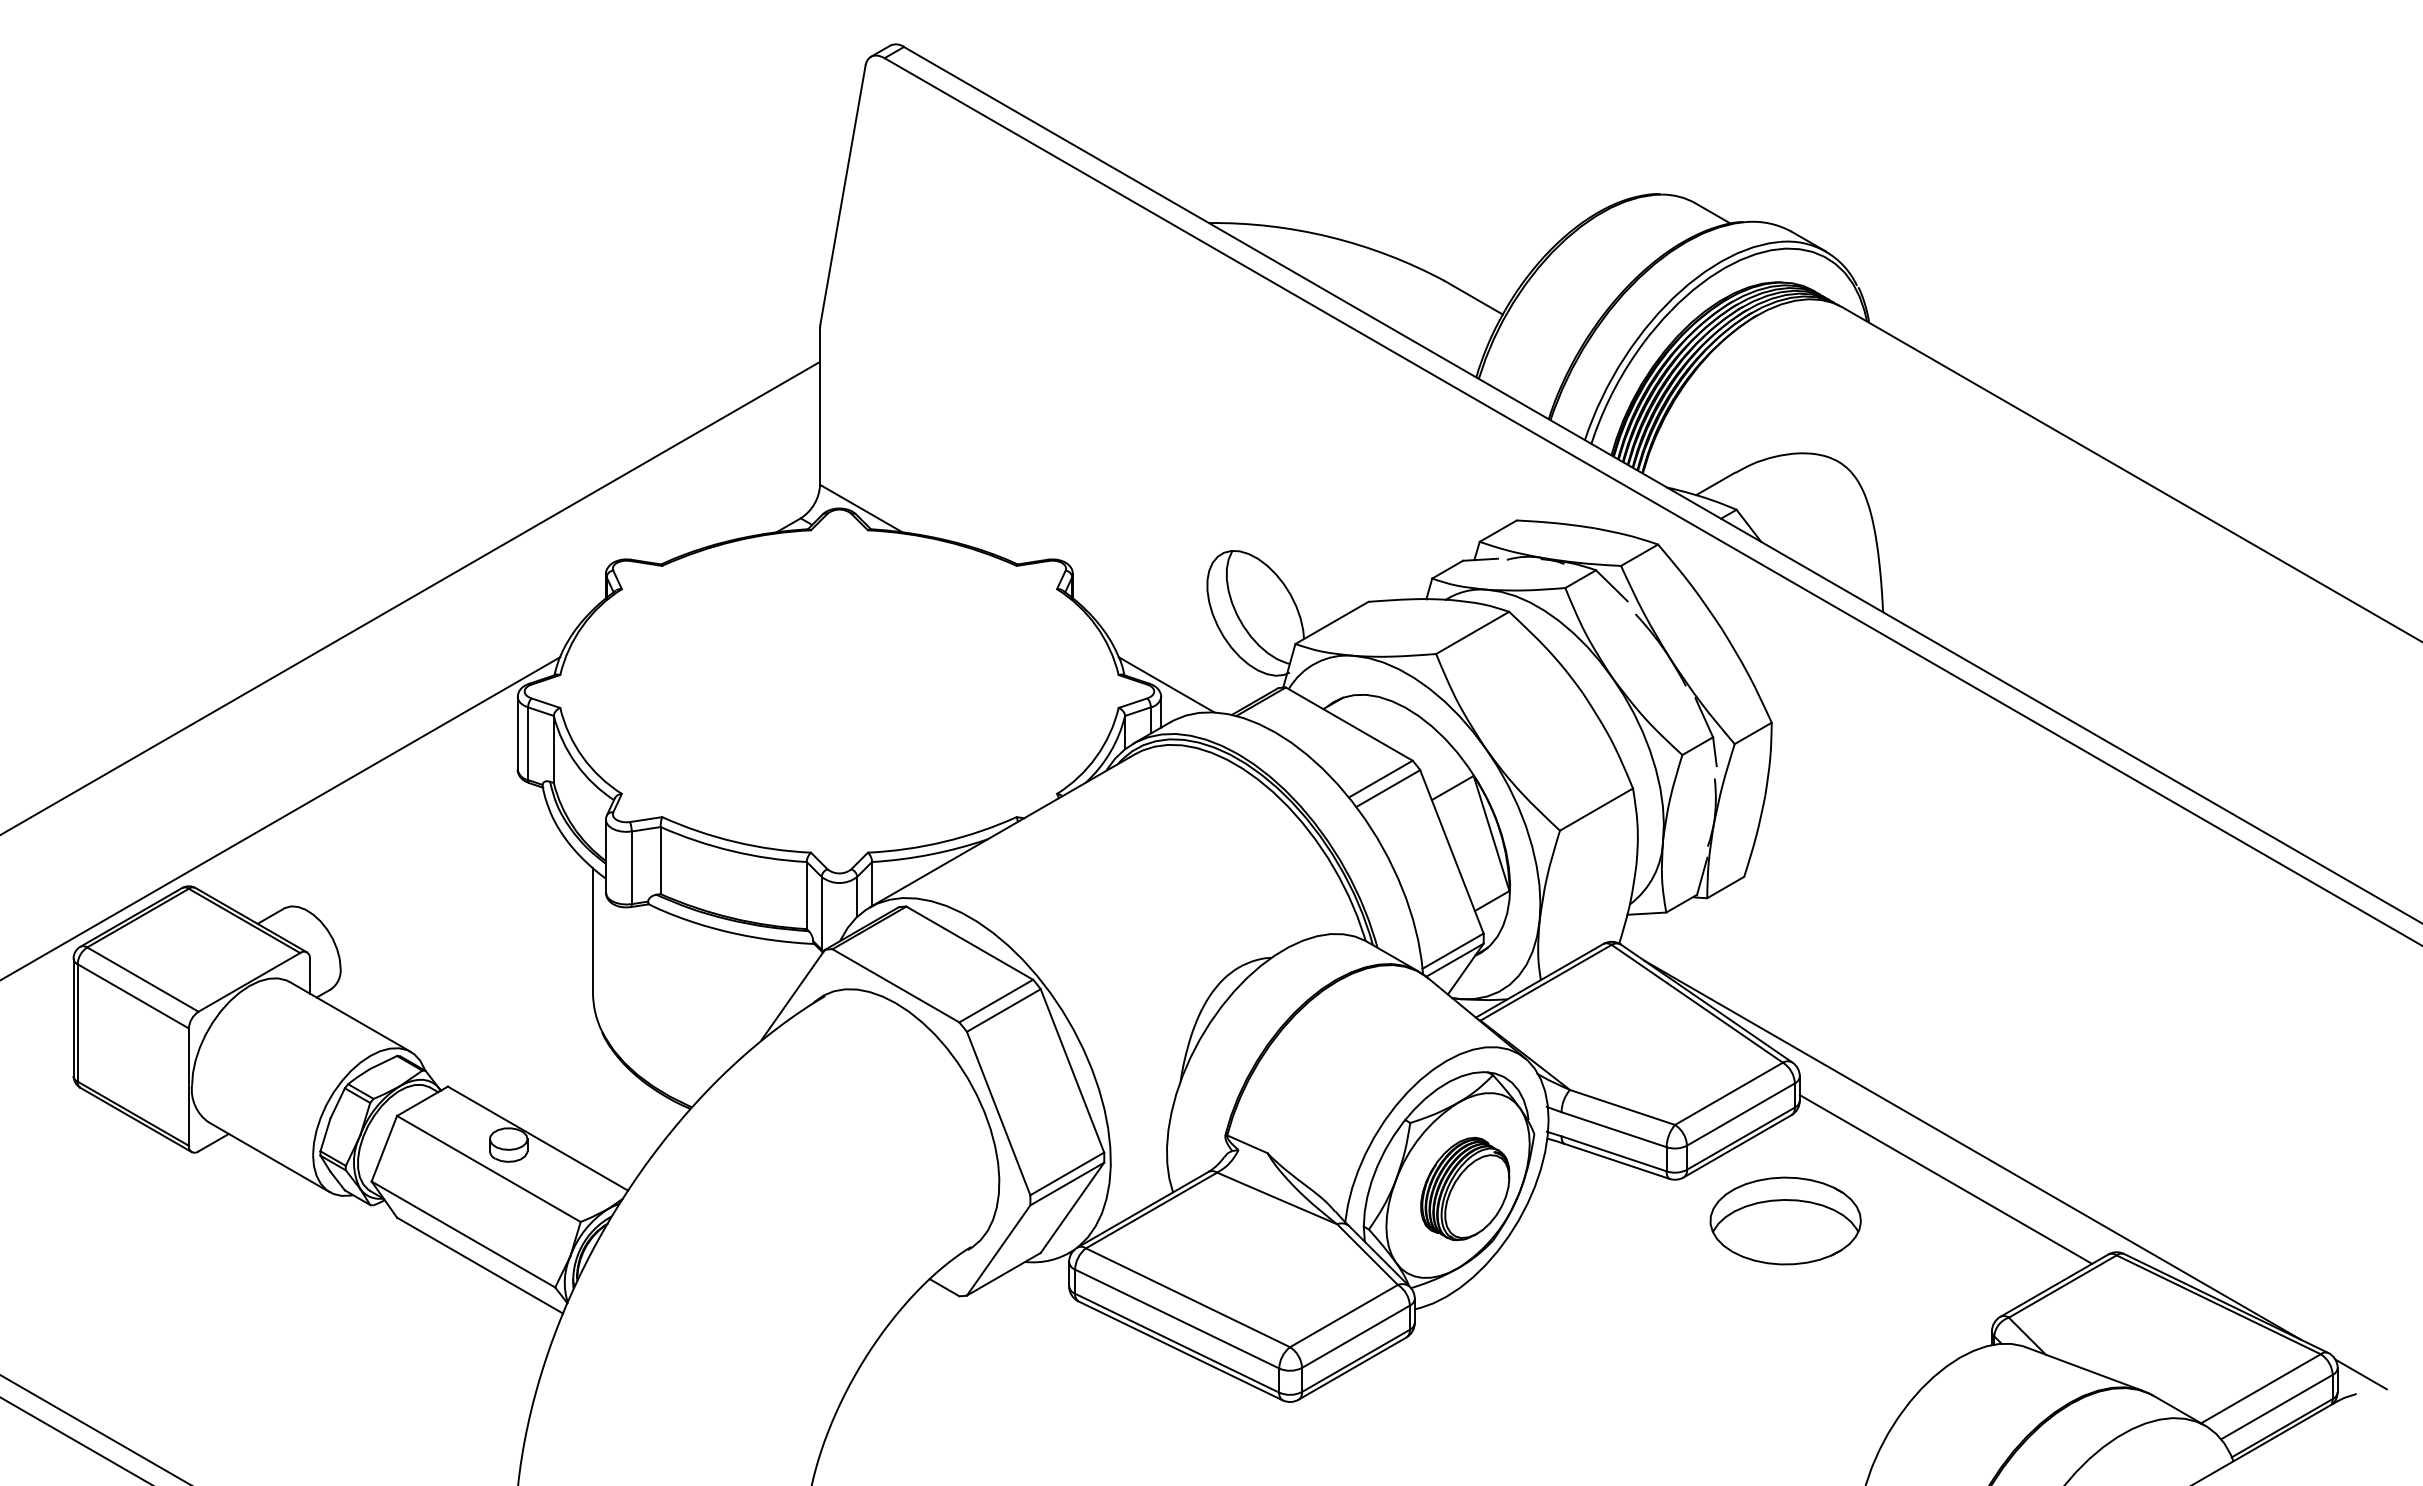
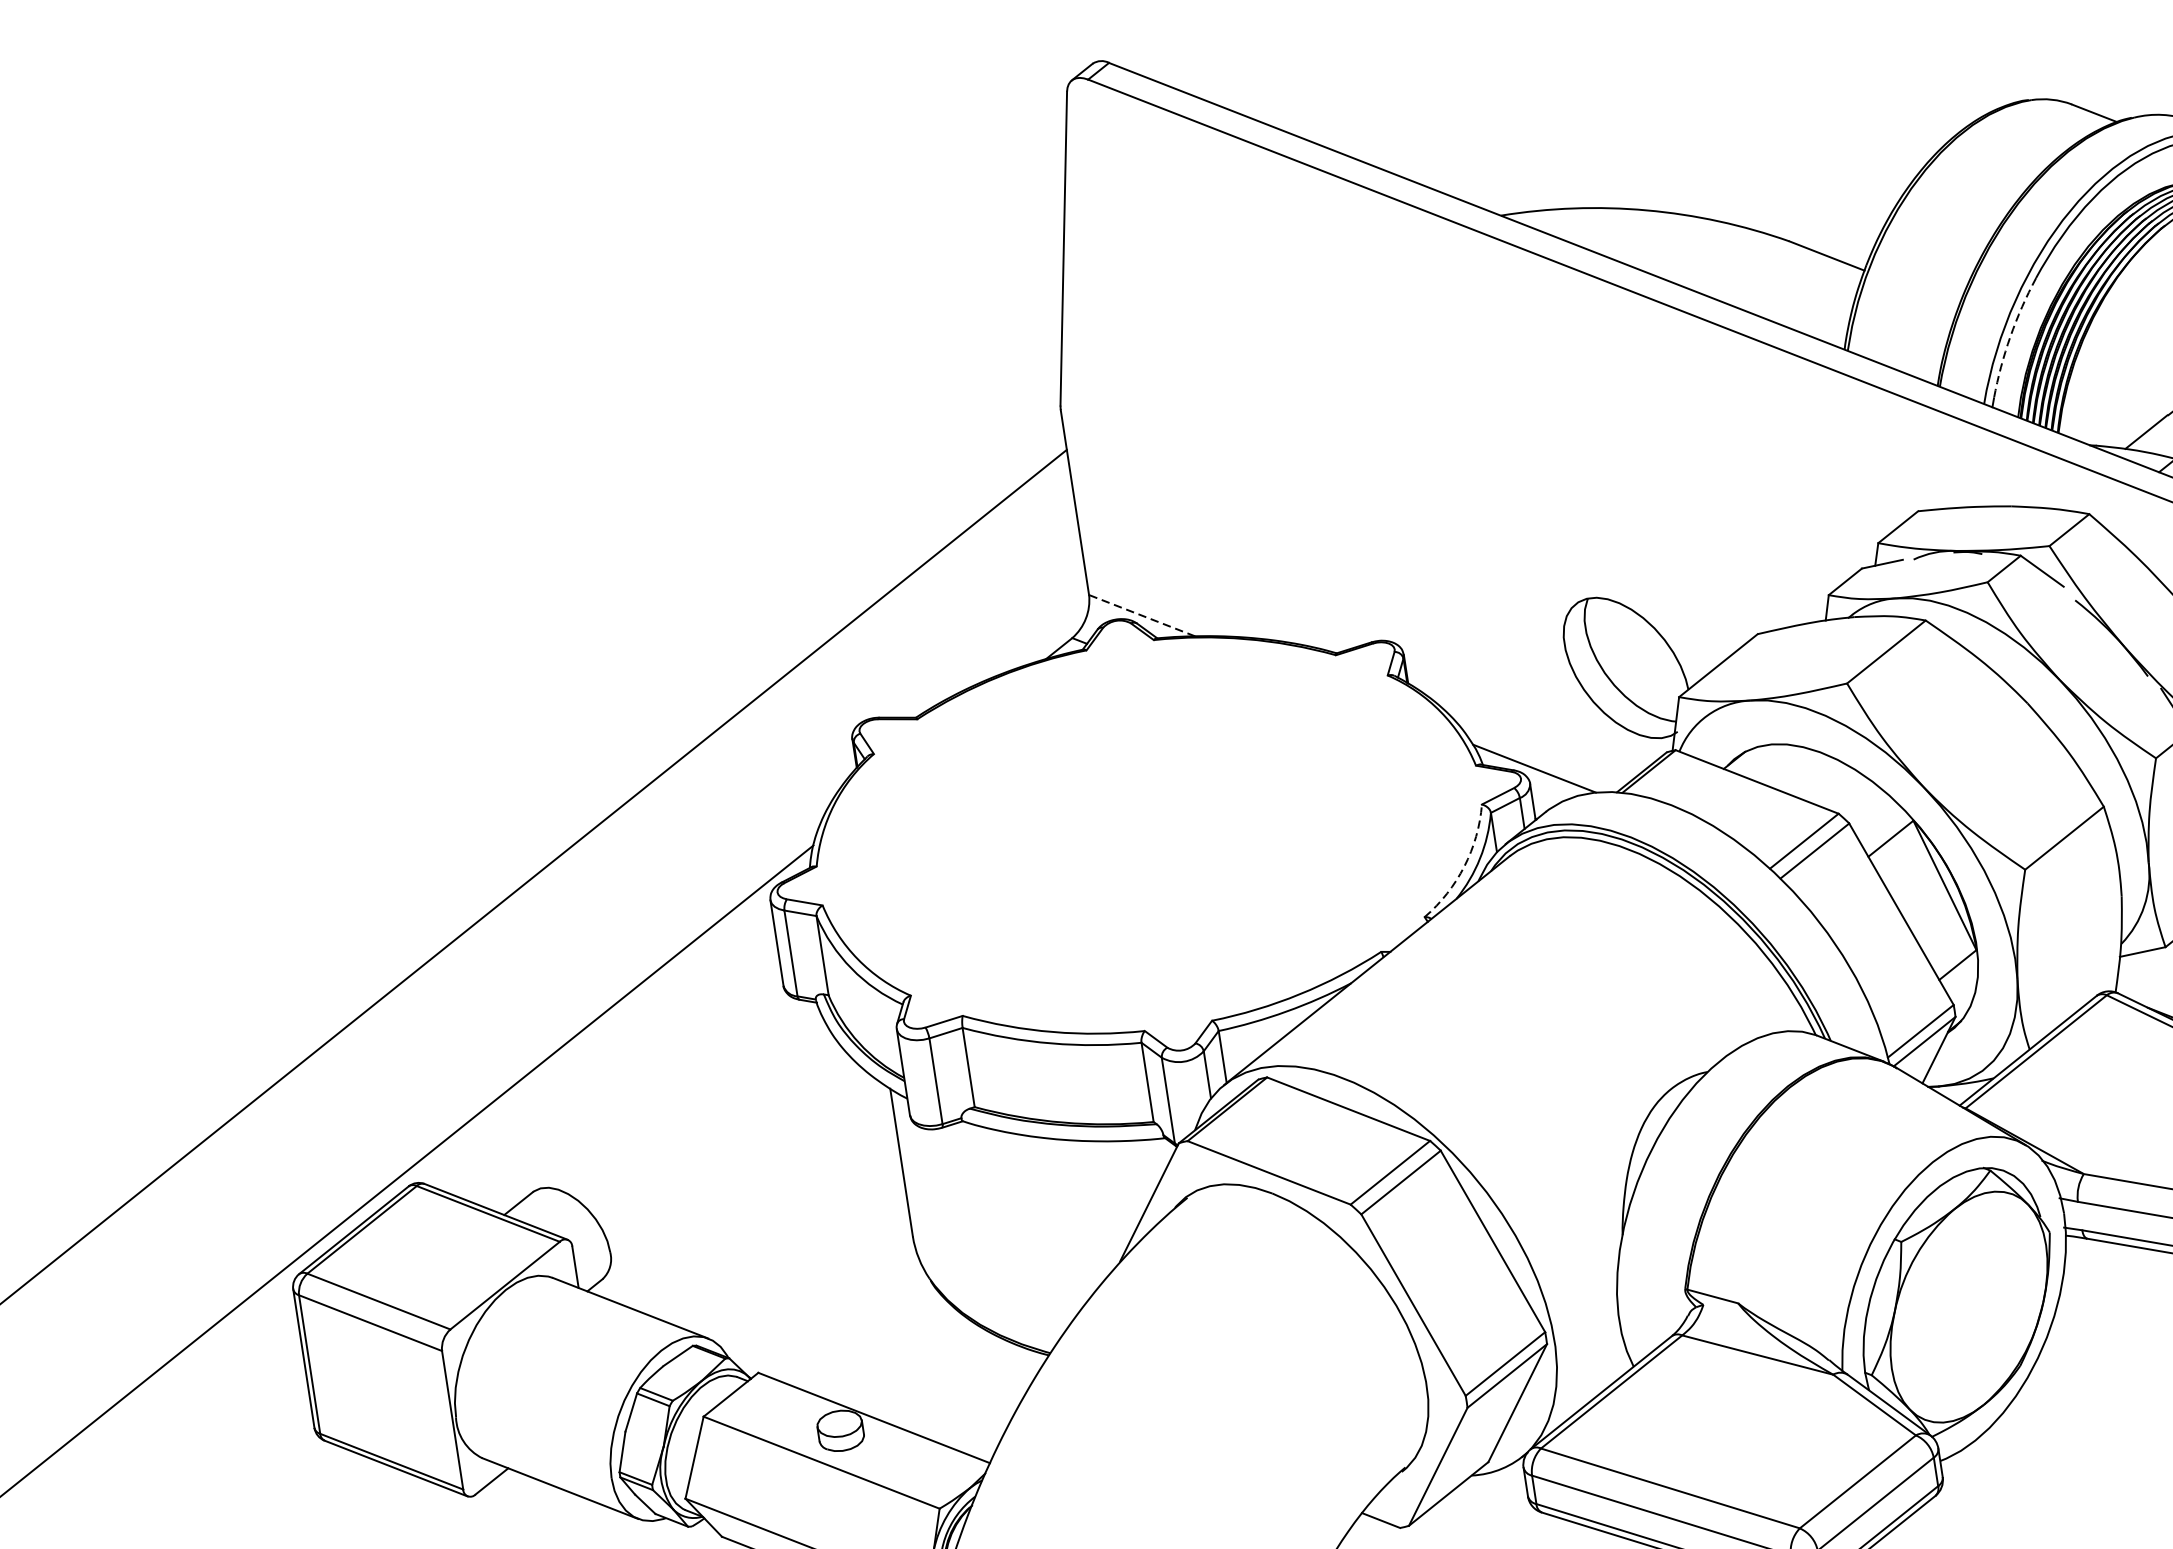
arc: (1615, 387) -> (2010, 336), solid -> dashed
line: (861, 508) -> (1142, 615), solid -> dashed
arc: (1096, 756) -> (1464, 865), solid -> dashed
part: (1465, 1188) -> (1978, 1309), removed

